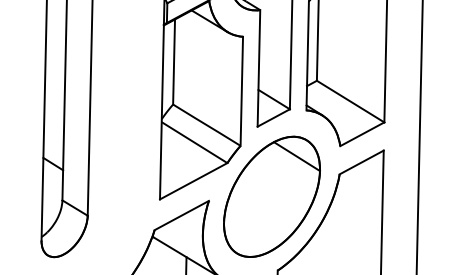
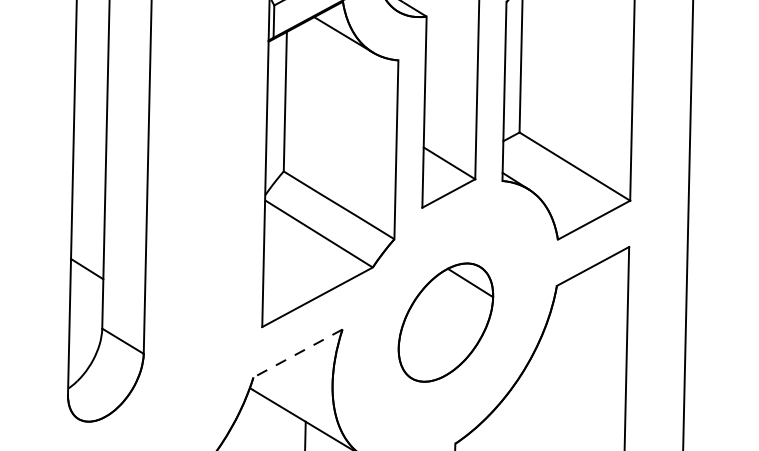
part: (271, 196) -> (445, 322), size x0.6
line: (181, 215) -> (297, 353), solid -> dashed

